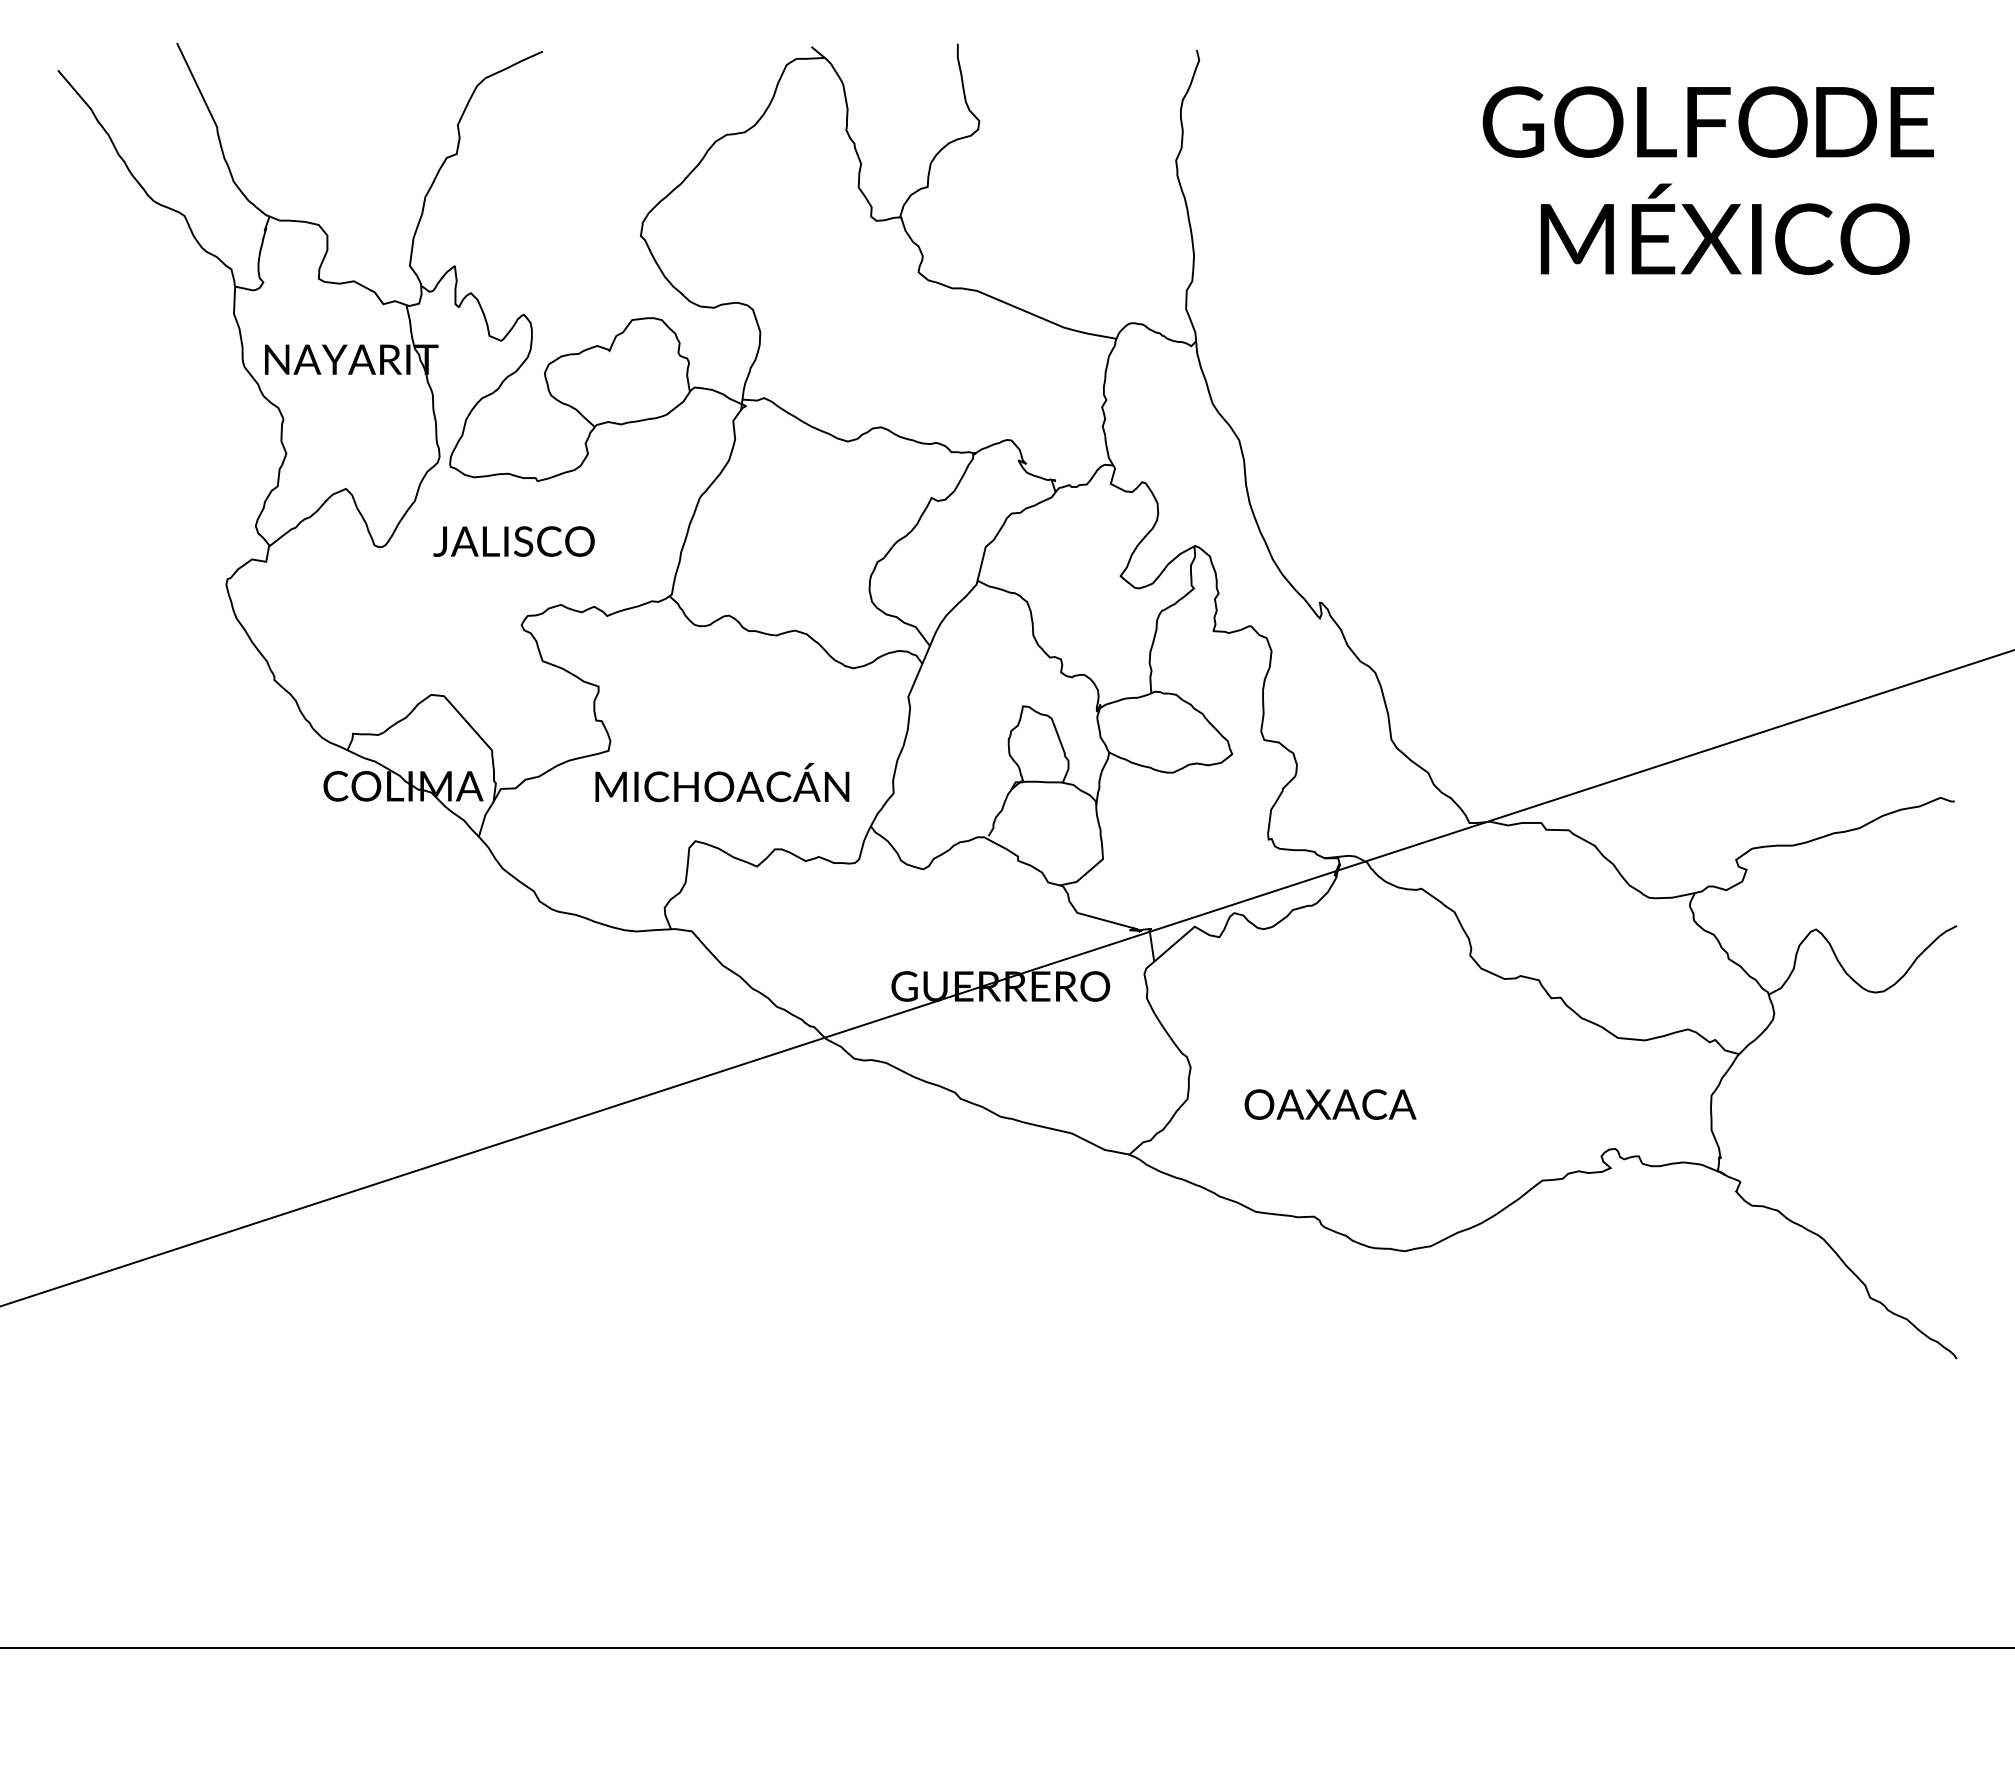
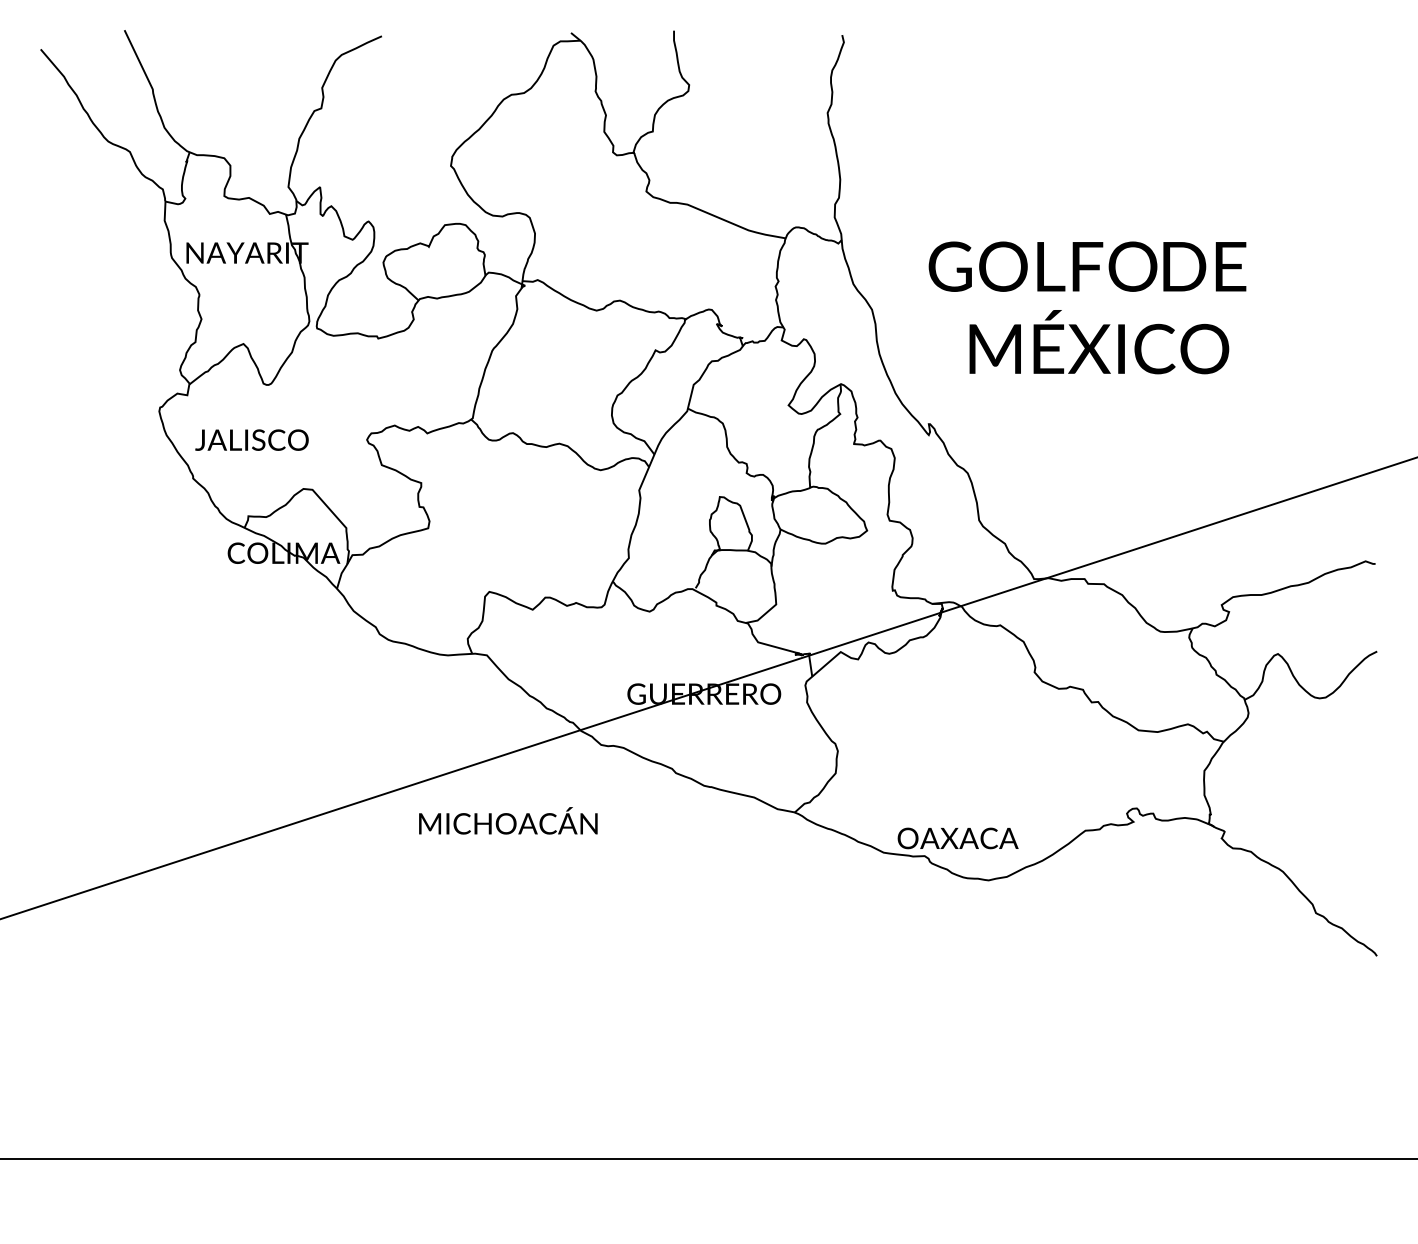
text: (1707, 180) -> (1086, 307), moved
text: (513, 541) -> (251, 440), moved
text: (722, 782) -> (508, 820), moved
text: (1330, 1104) -> (958, 838), moved

